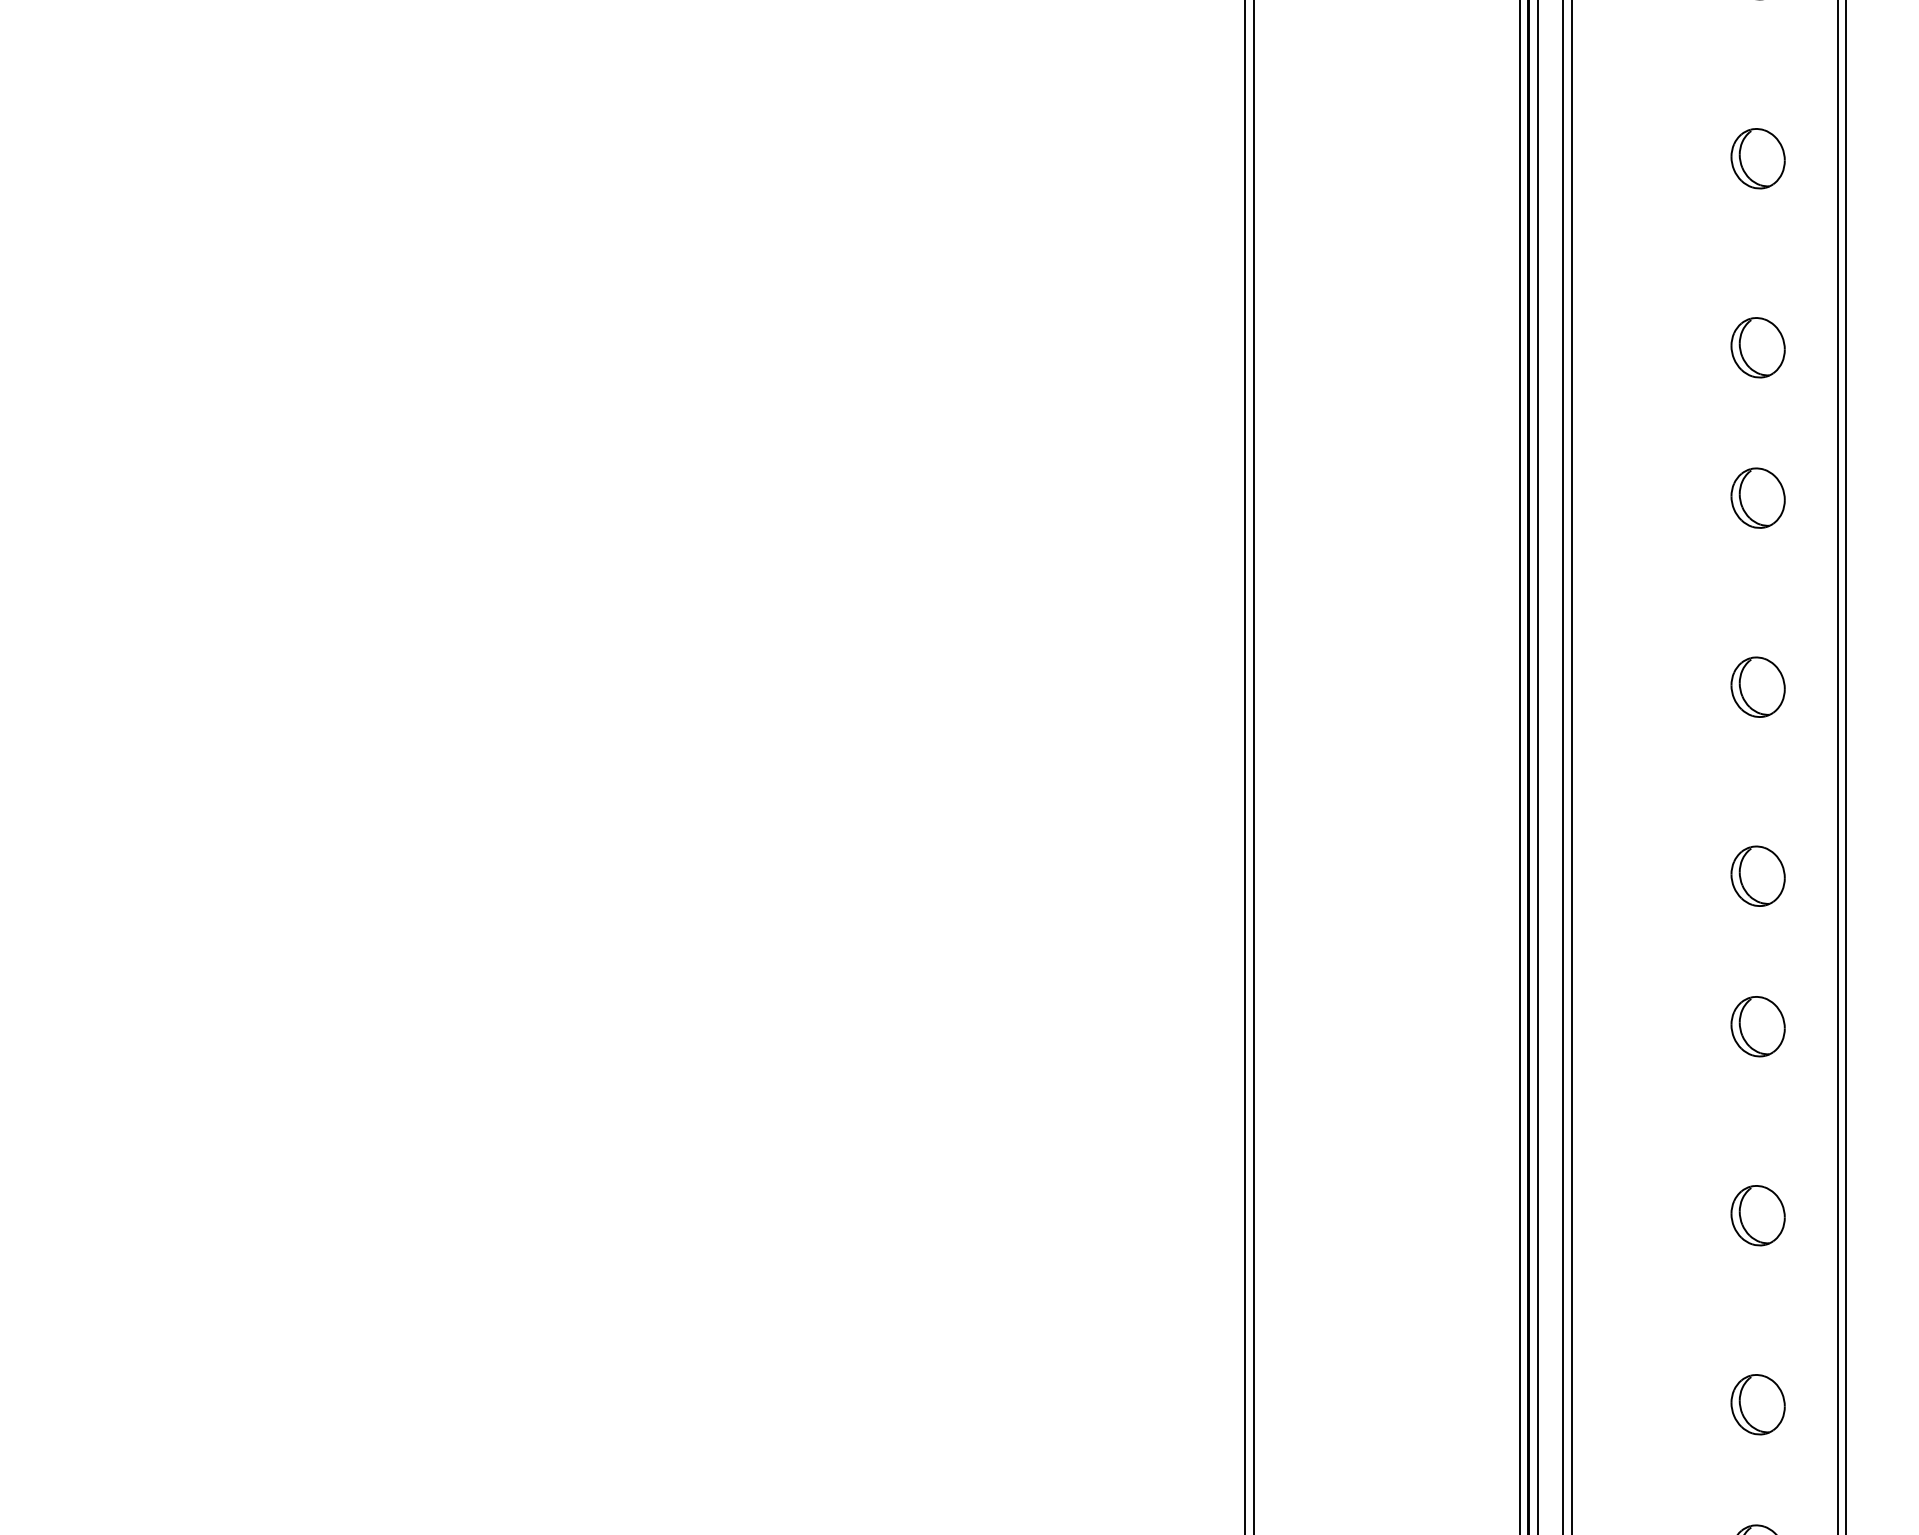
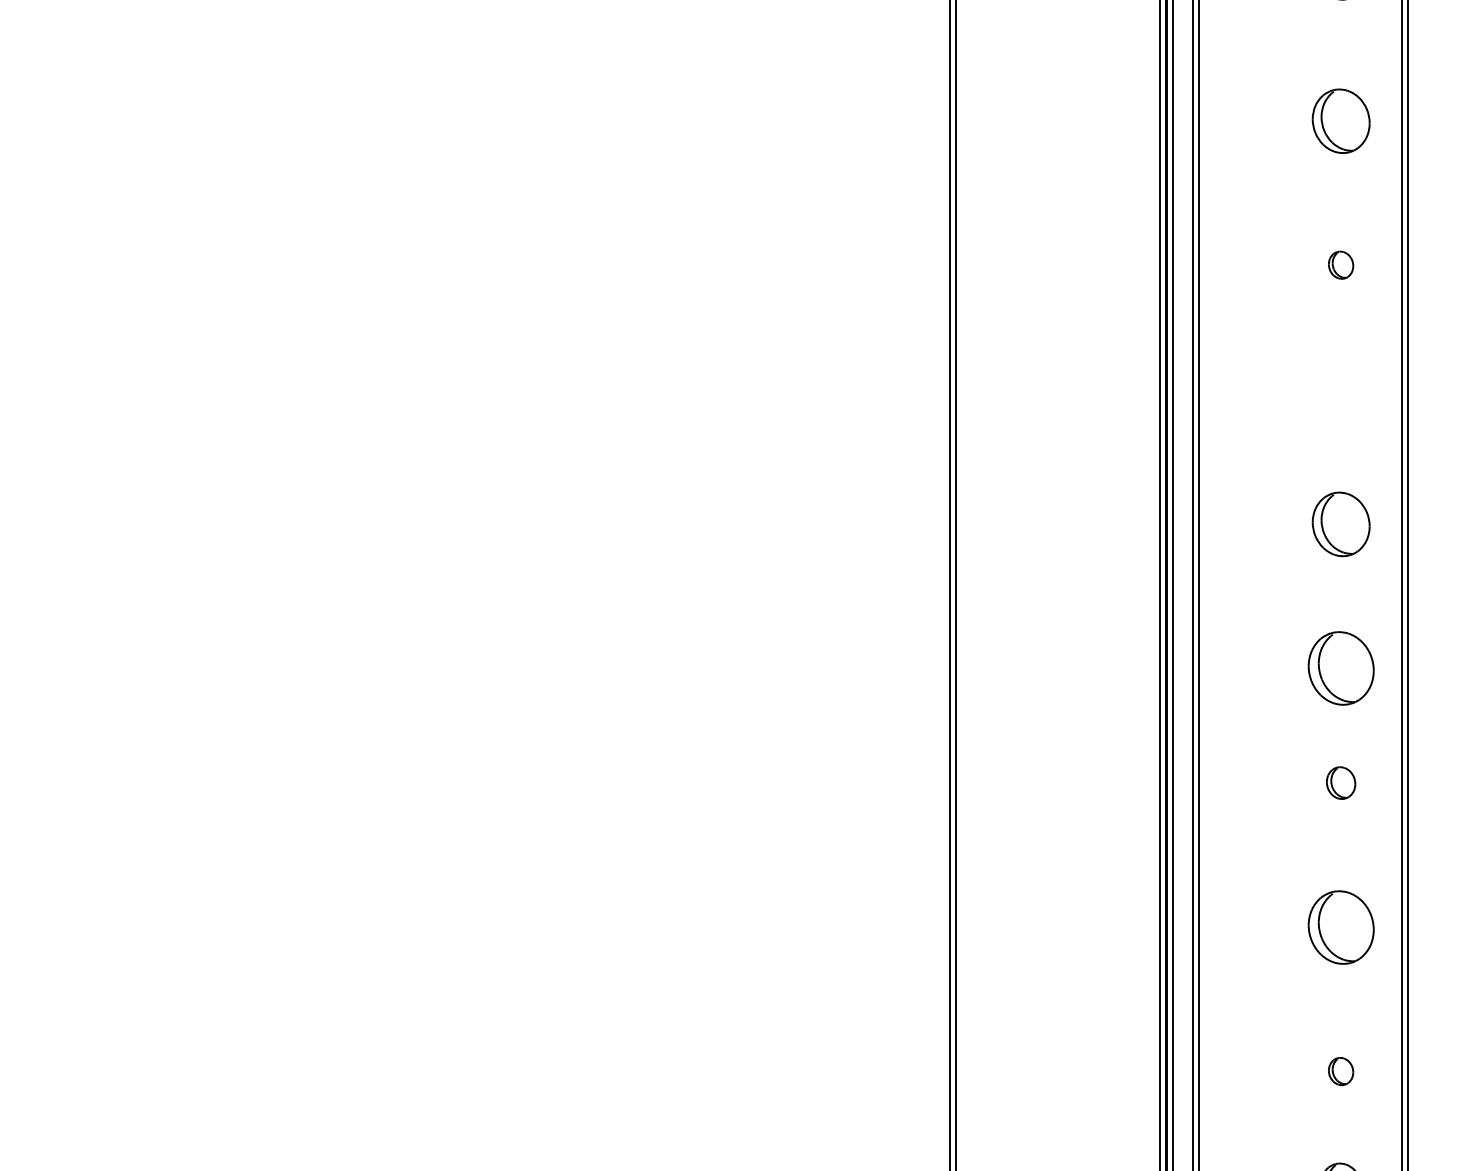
part: (1757, 157) -> (1340, 120), size x1.4
part: (1757, 346) -> (1340, 264), size x0.6
part: (1757, 497) -> (1340, 379), removed
part: (1757, 686) -> (1340, 523), size x1.4
part: (1757, 876) -> (1340, 668), size x1.6
part: (1757, 1025) -> (1340, 782), size x0.7
part: (1757, 1214) -> (1340, 926), size x1.6
part: (1757, 1404) -> (1340, 1071), size x0.6

